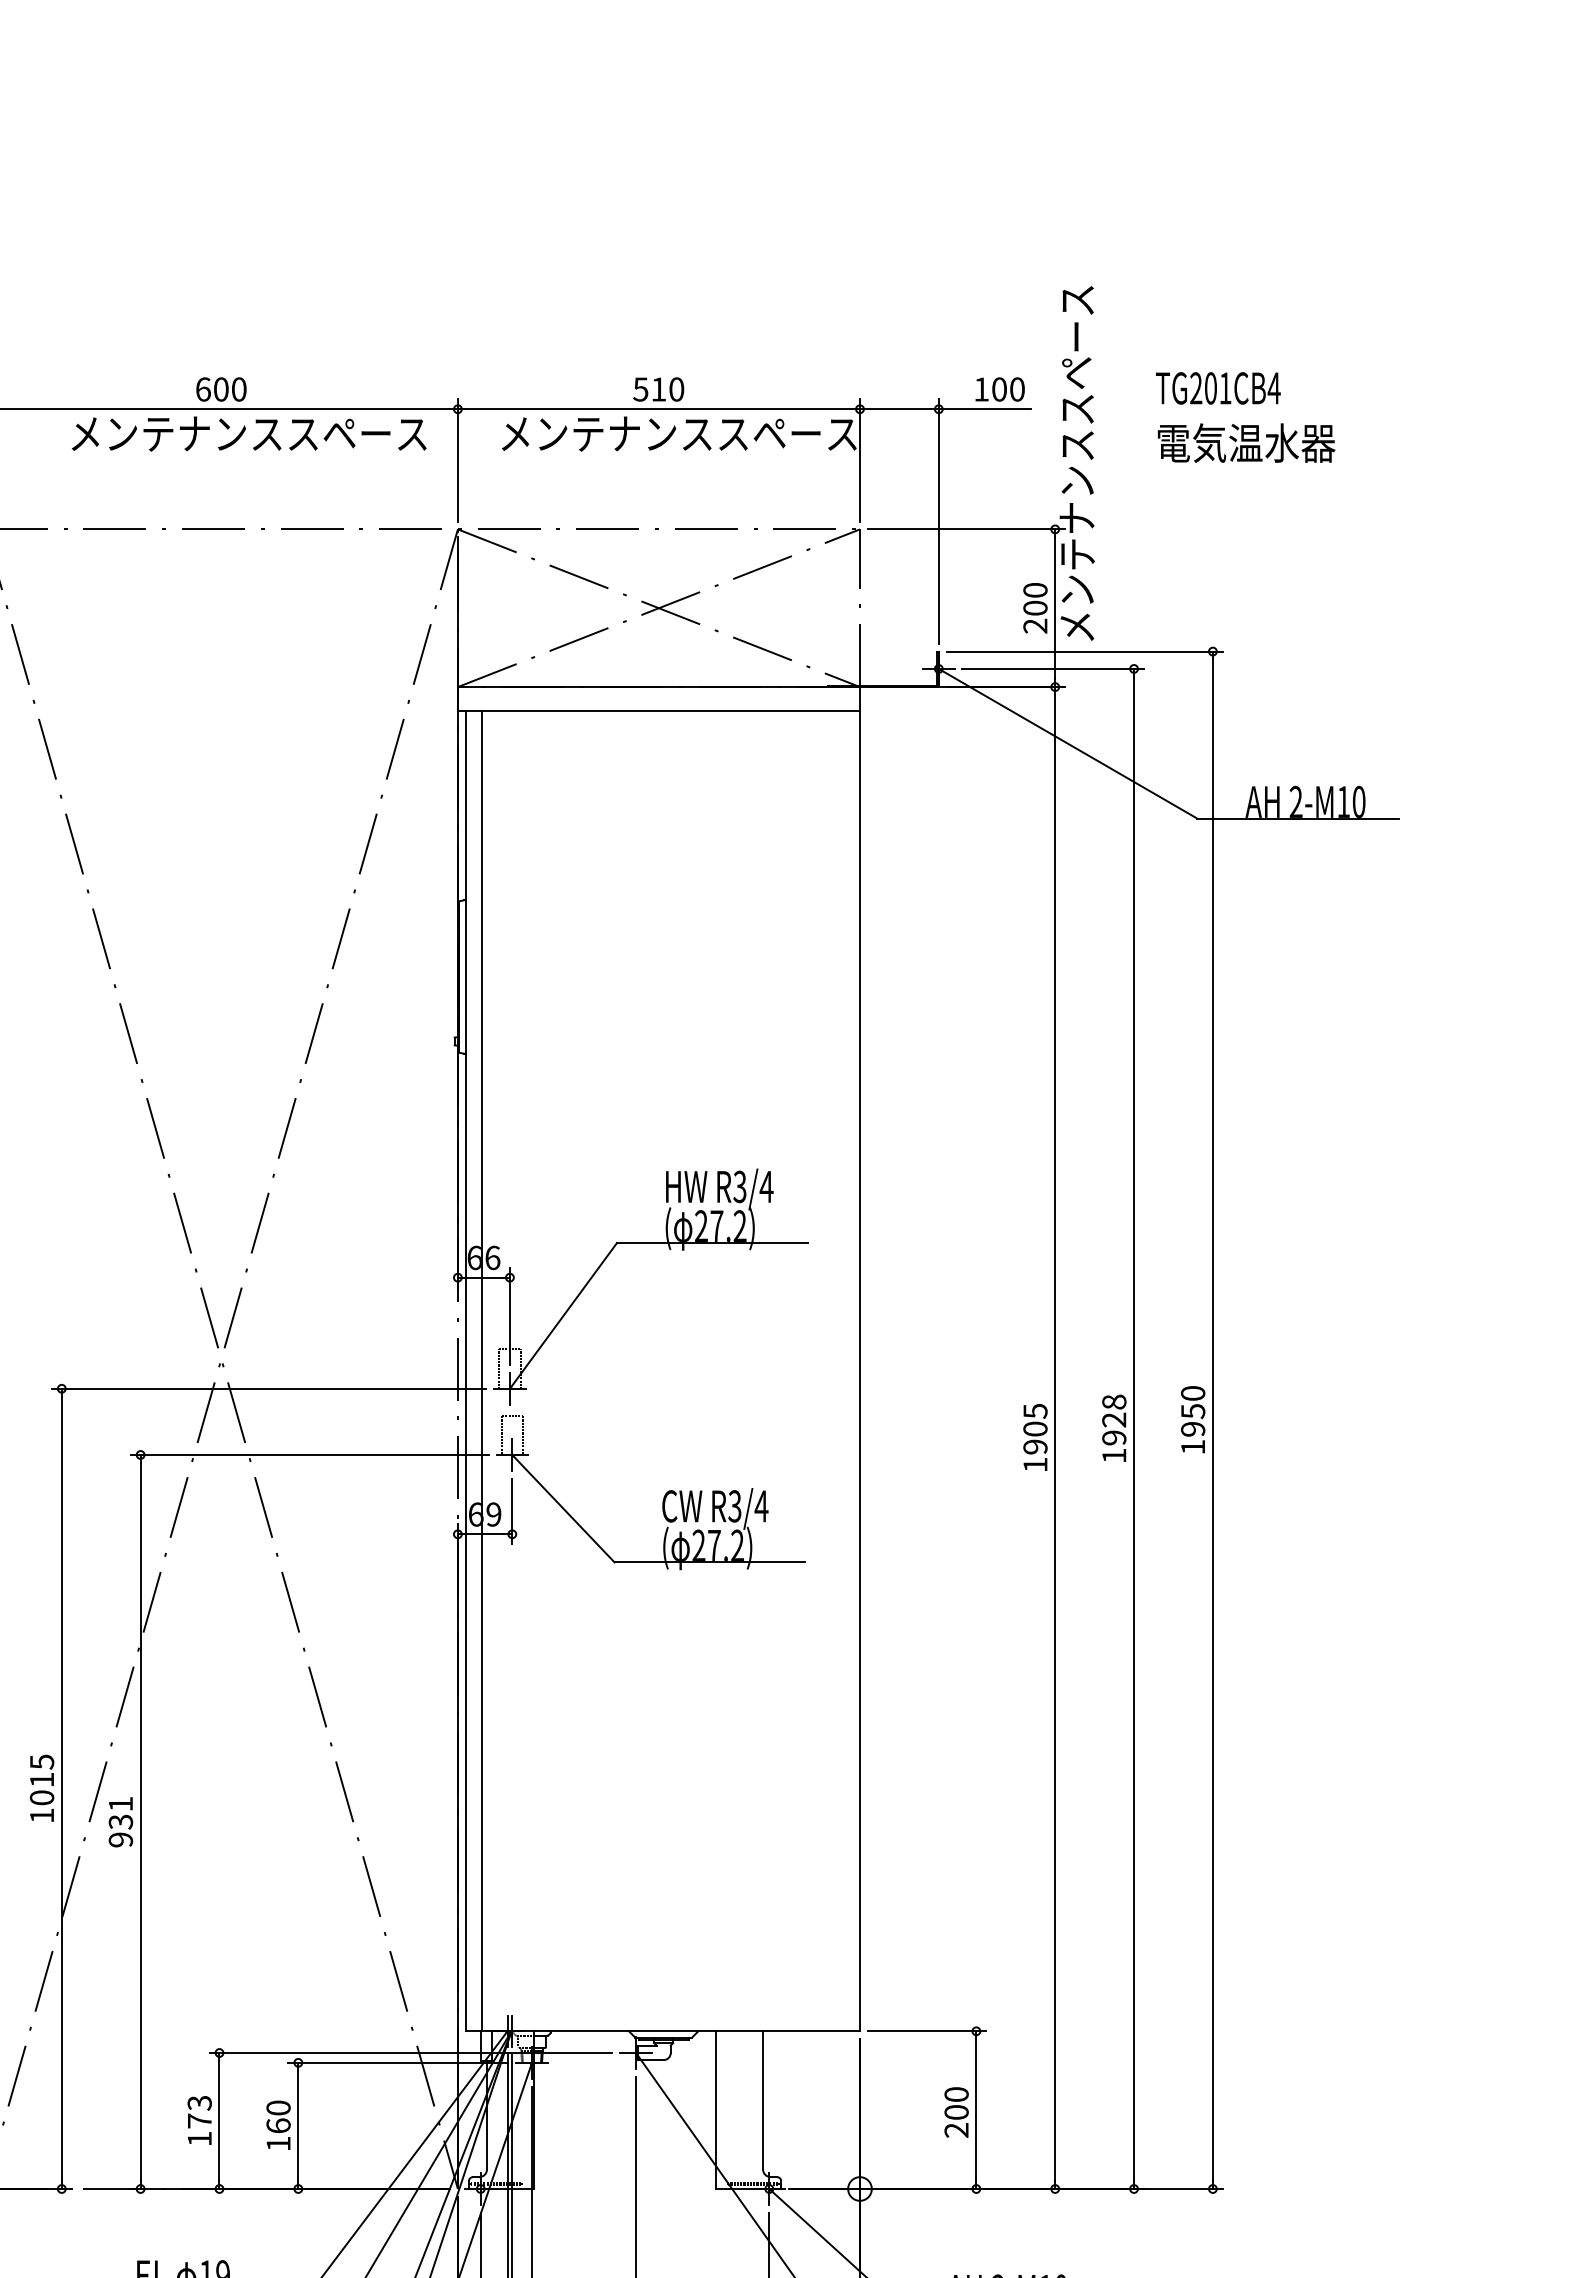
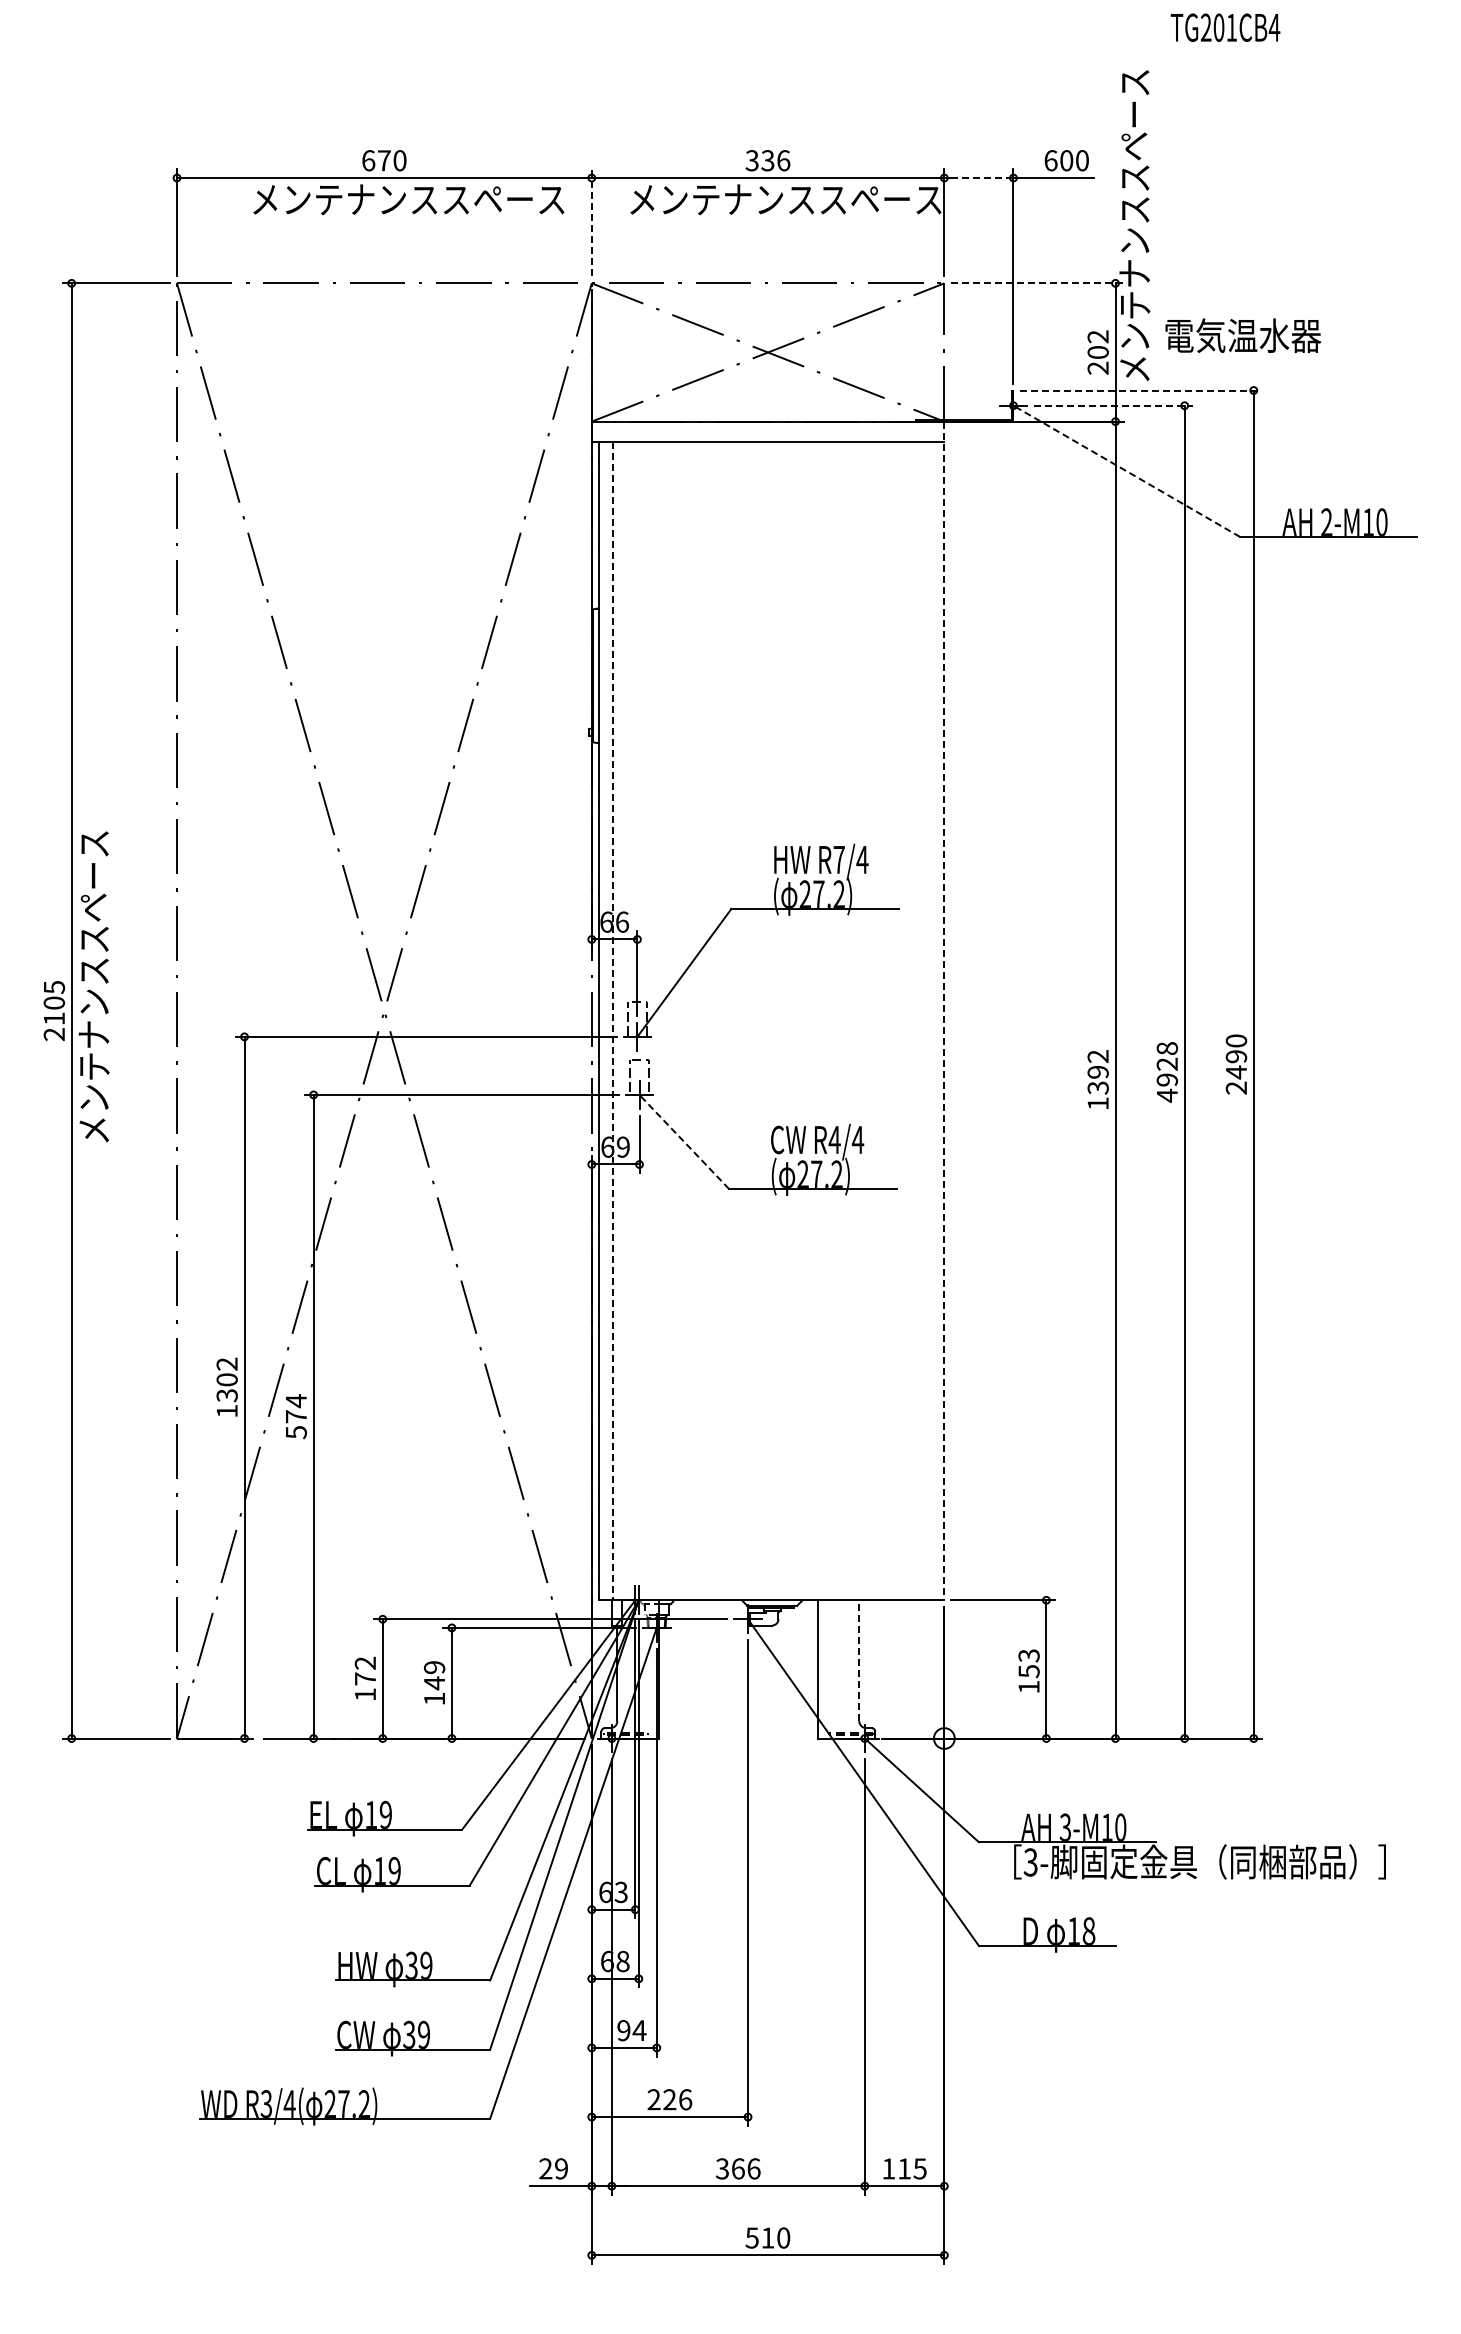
text: (1218, 388) -> (1225, 27), moved
text: (221, 389) -> (384, 160), 600 -> 670
text: (659, 389) -> (768, 160), 510 -> 336
text: (981, 389) -> (1050, 160), 100 -> 600
line: (898, 409) -> (978, 178), solid -> dashed
text: (1246, 442) -> (1243, 335), moved
line: (457, 459) -> (591, 222), solid -> dashed
line: (967, 529) -> (1038, 283), solid -> dashed
text: (1034, 589) -> (1097, 336), 200 -> 202
line: (1084, 651) -> (1141, 390), solid -> dashed
line: (1052, 668) -> (1113, 405), solid -> dashed
line: (1067, 743) -> (1126, 471), solid -> dashed
text: (739, 1186) -> (838, 859), R3/4 -> R7/4
line: (860, 1359) -> (944, 1011), solid -> dashed
line: (481, 1371) -> (612, 1021), solid -> dashed
text: (1034, 1429) -> (1097, 1072), 1905 -> 1392
text: (1193, 1429) -> (1236, 1072), 1950 -> 2490
text: (1114, 1455) -> (1167, 1095), 1928 -> 4928
text: (734, 1505) -> (834, 1139), R3/4 -> R4/4
line: (562, 1508) -> (683, 1141), solid -> dashed
text: (41, 1779) -> (226, 1379), 1015 -> 1302
text: (119, 1821) -> (295, 1416), 931 -> 574
line: (763, 2100) -> (859, 1660), solid -> dashed
text: (199, 2102) -> (365, 1662), 173 -> 172
text: (955, 2112) -> (1028, 1671), 200 -> 153
text: (278, 2117) -> (434, 1675), 160 -> 149

